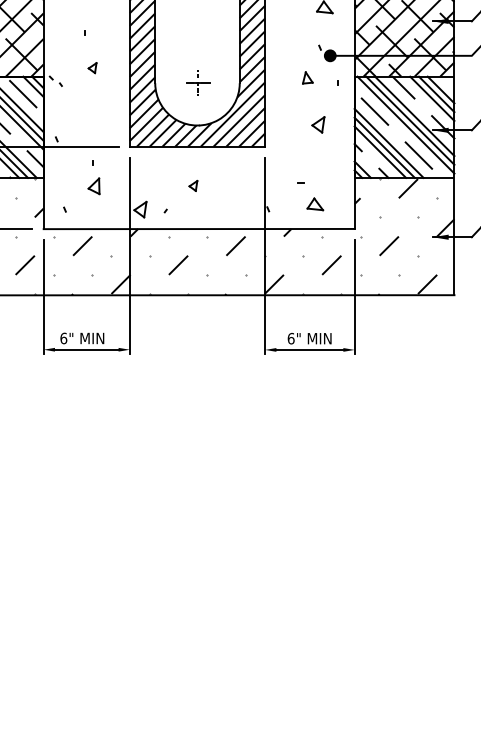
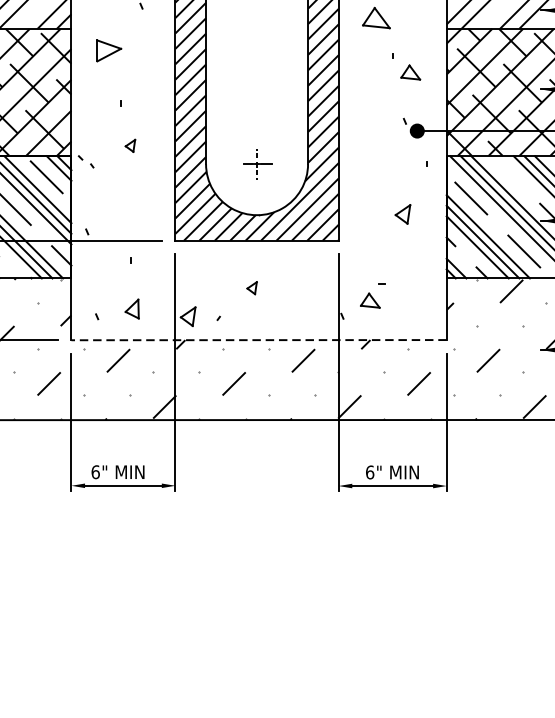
part: (307, 77) -> (389, 157), removed
line: (403, 87) -> (505, 169), removed
part: (93, 186) -> (131, 309), moved
part: (315, 204) -> (370, 300), moved
line: (198, 229) -> (258, 340), solid -> dashed

